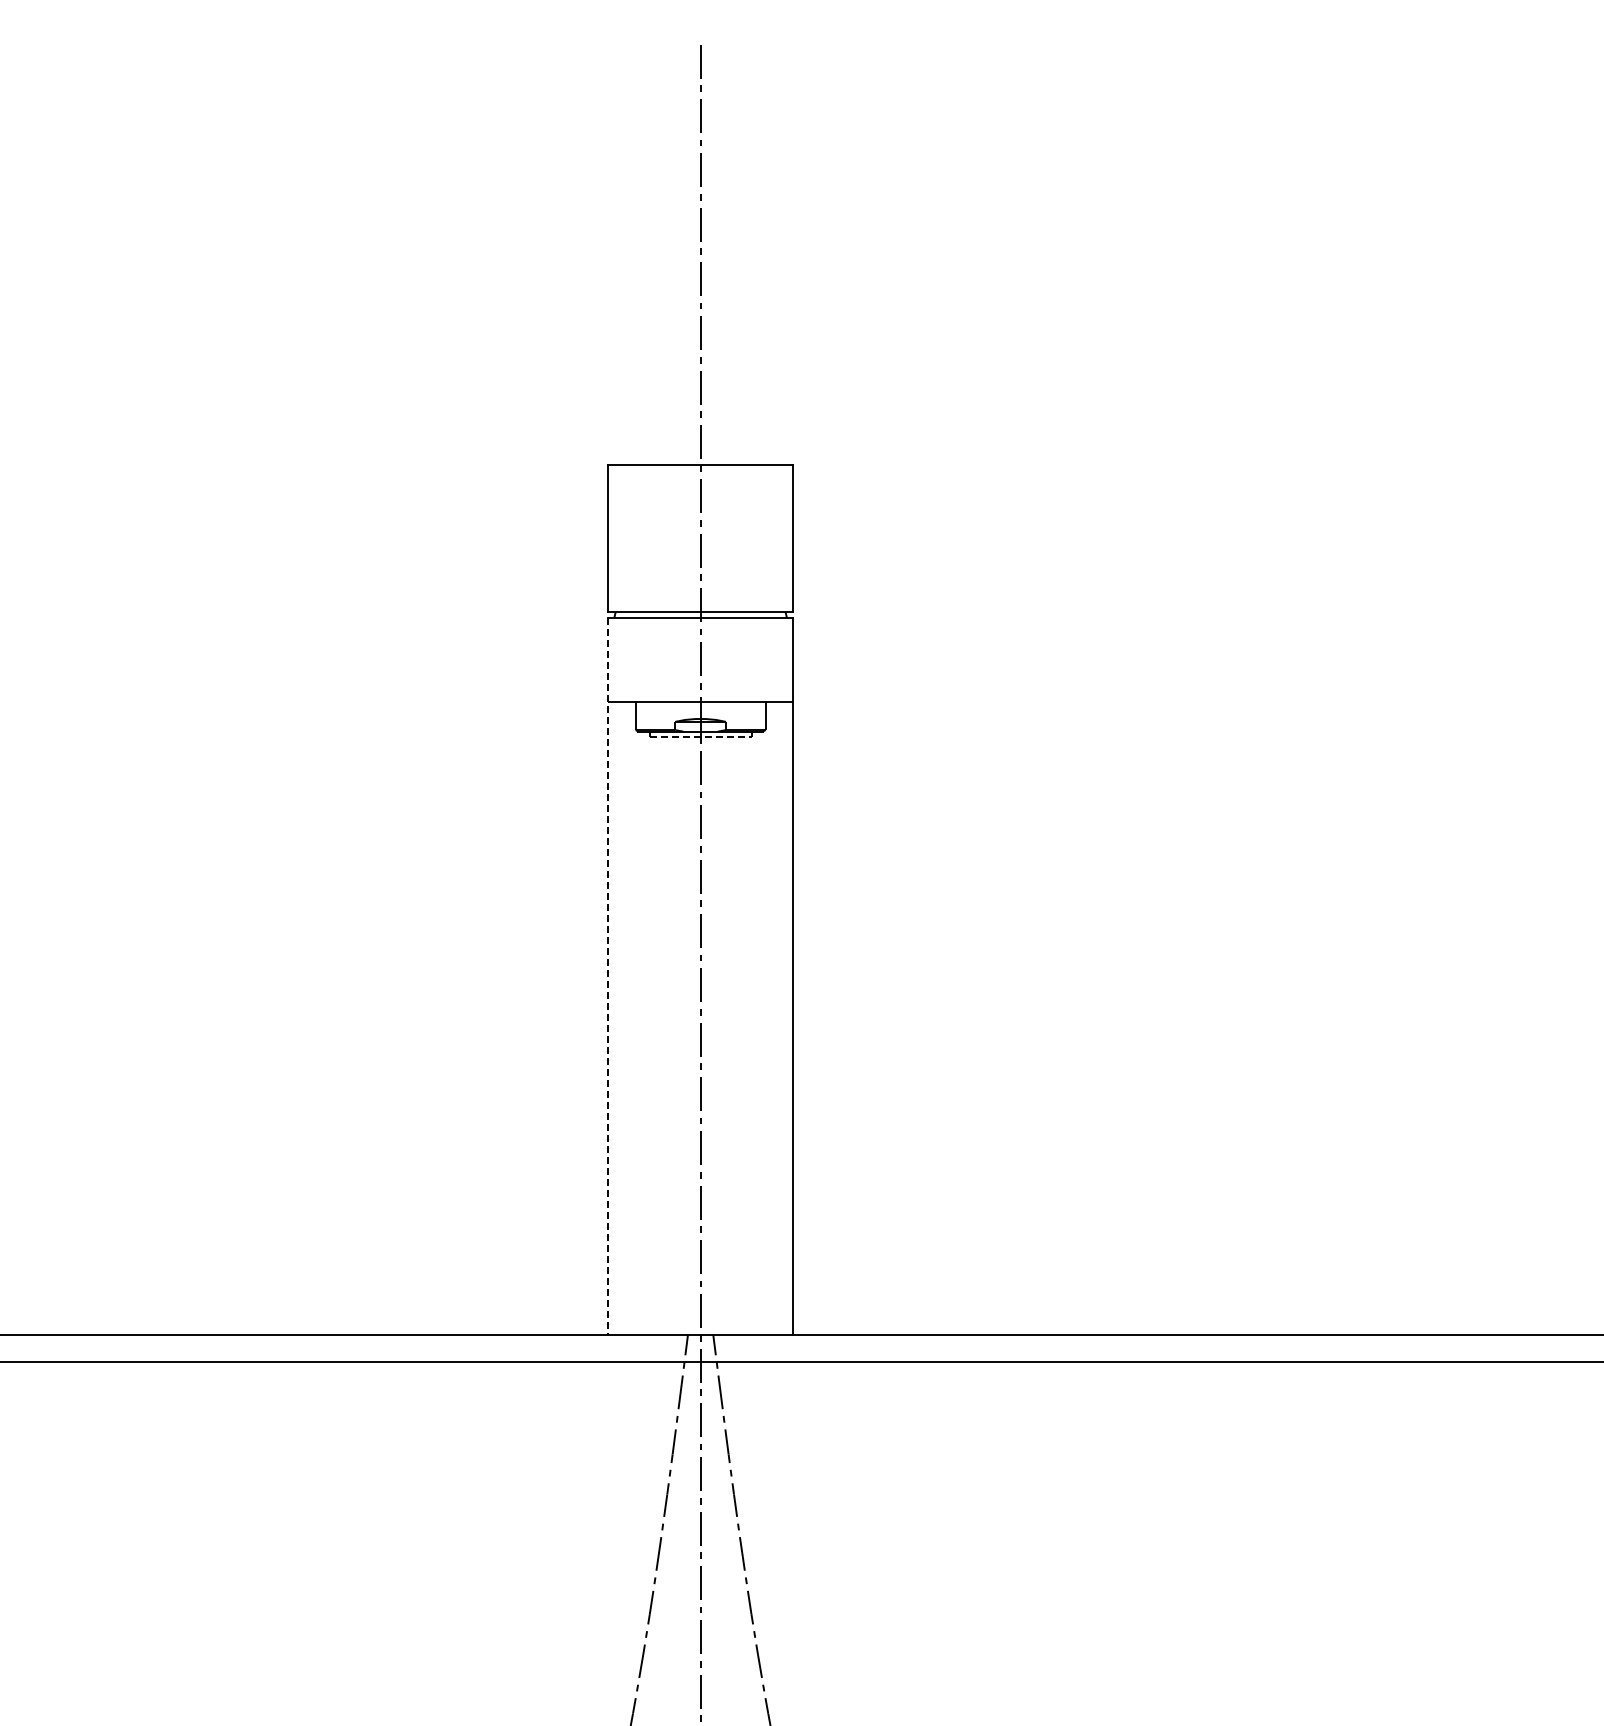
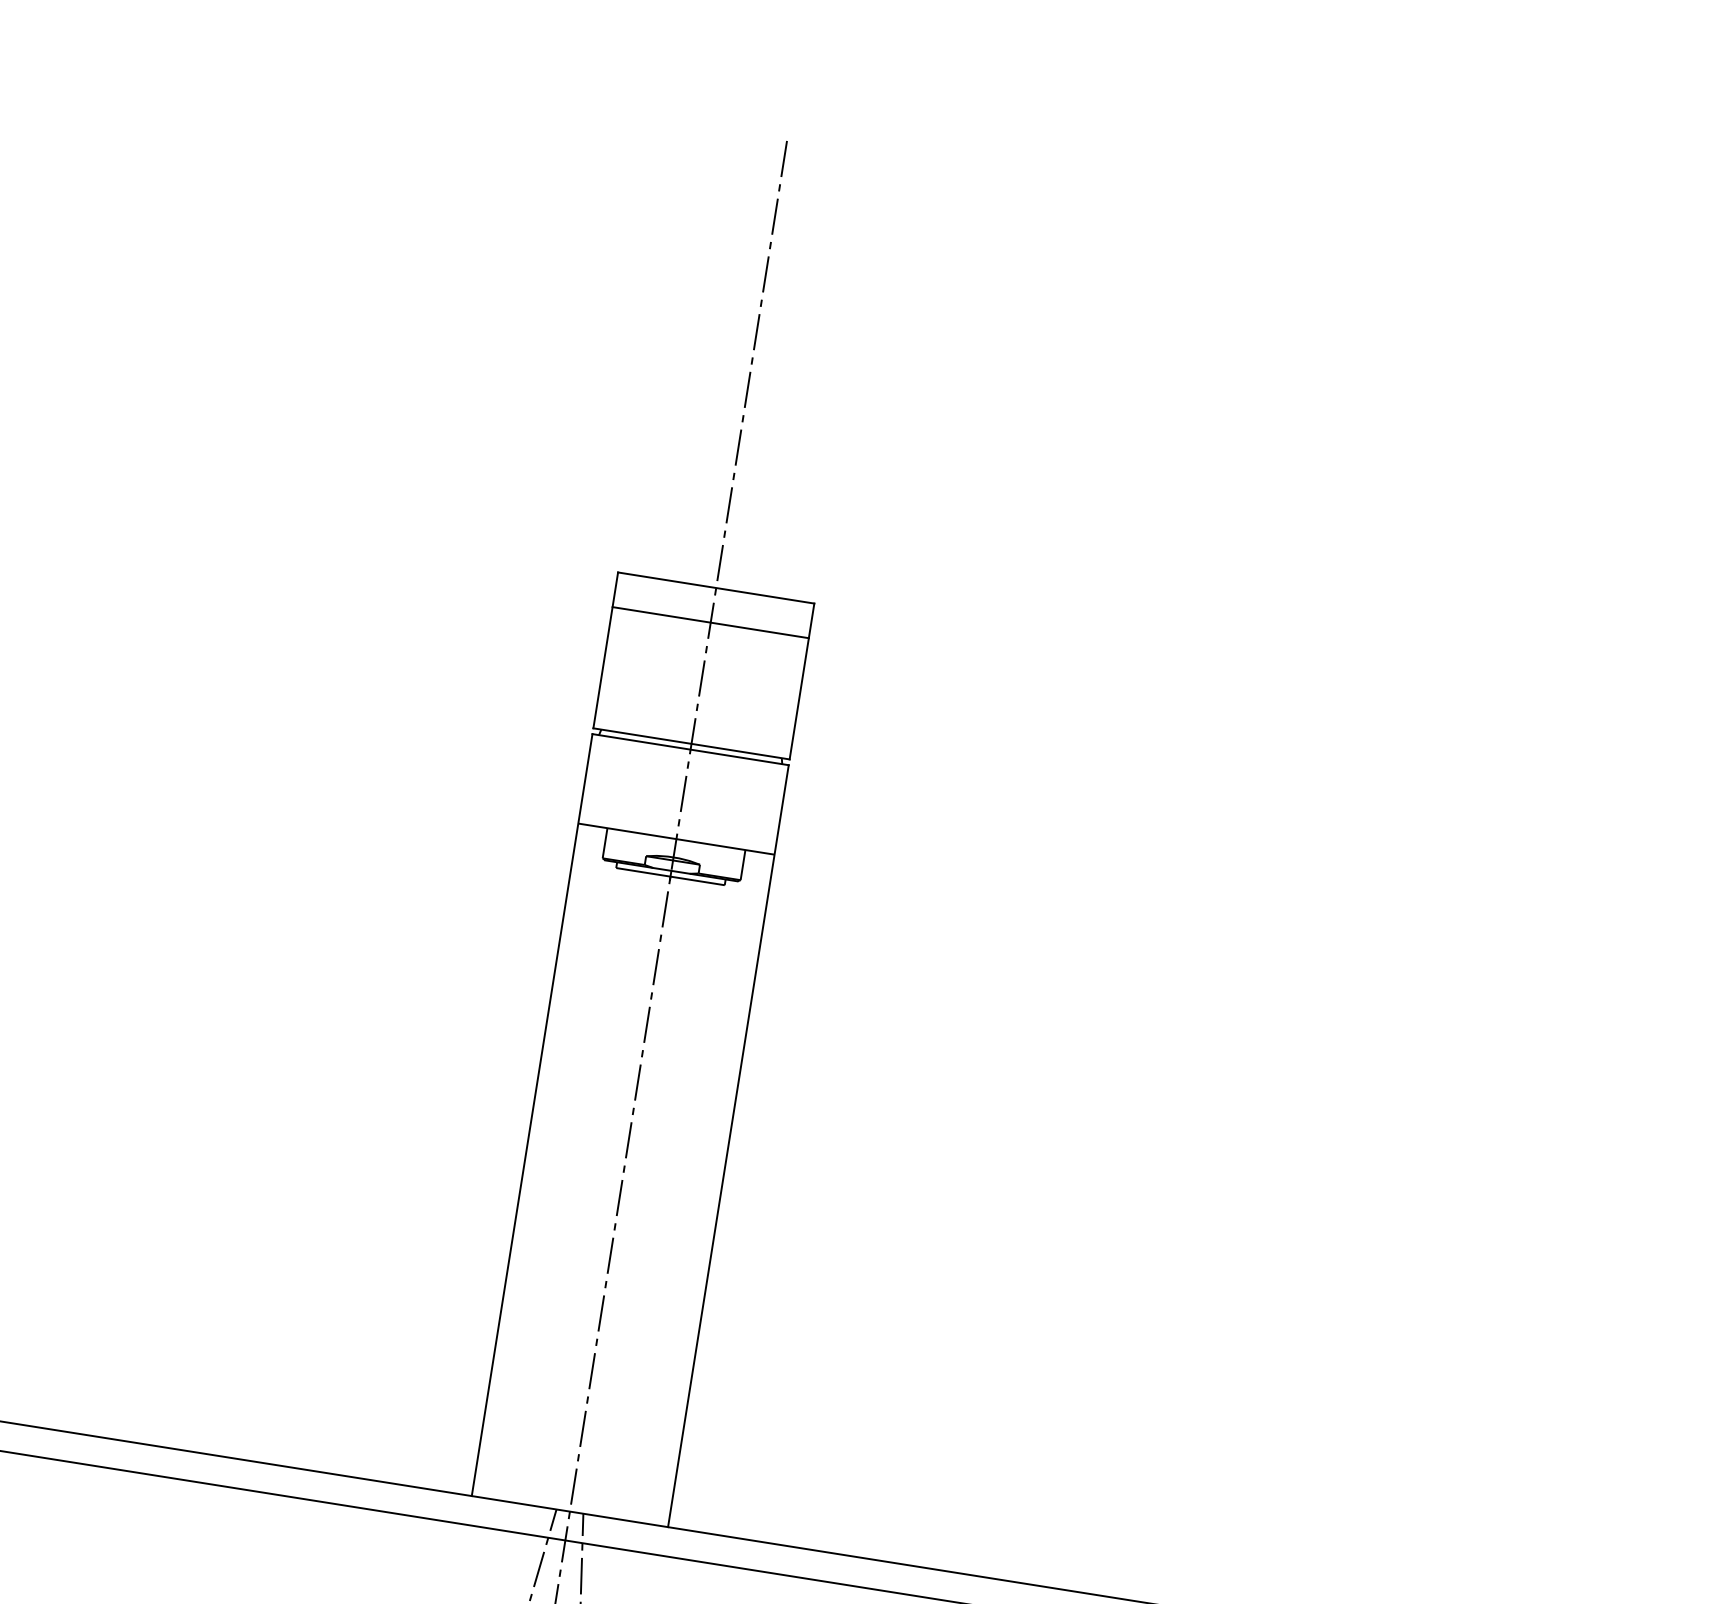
line: (700, 497) -> (710, 622), added
line: (701, 737) -> (671, 877), dashed -> solid
line: (608, 976) -> (532, 1115), dashed -> solid

